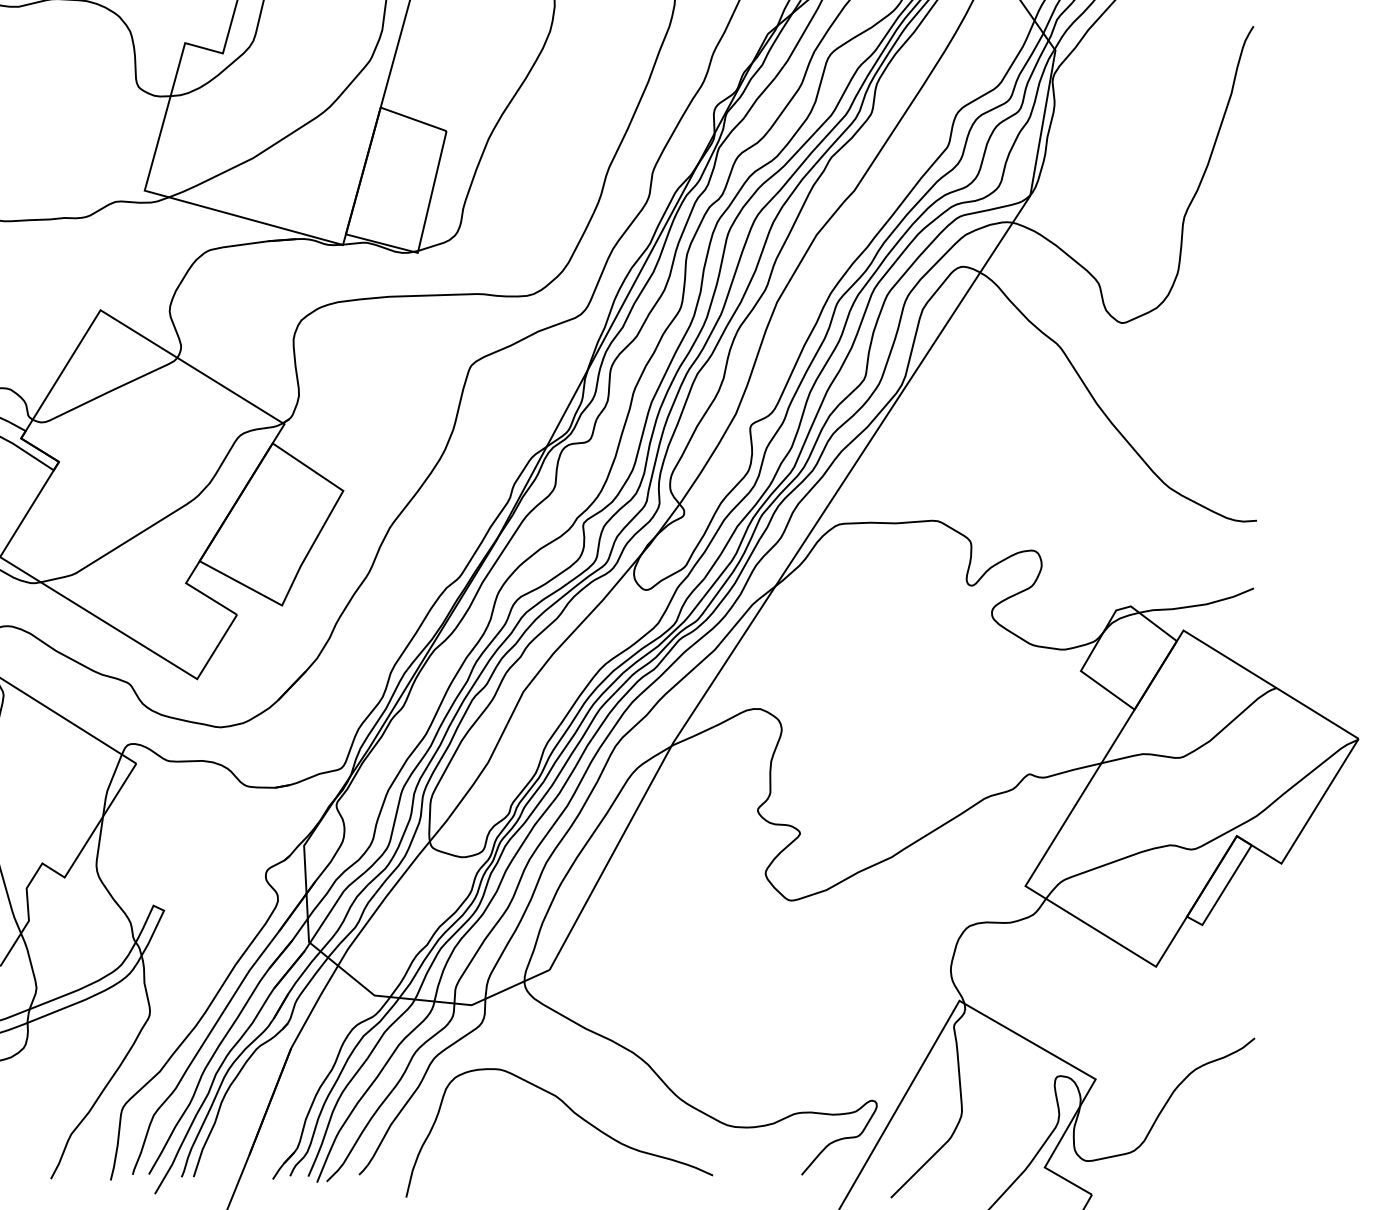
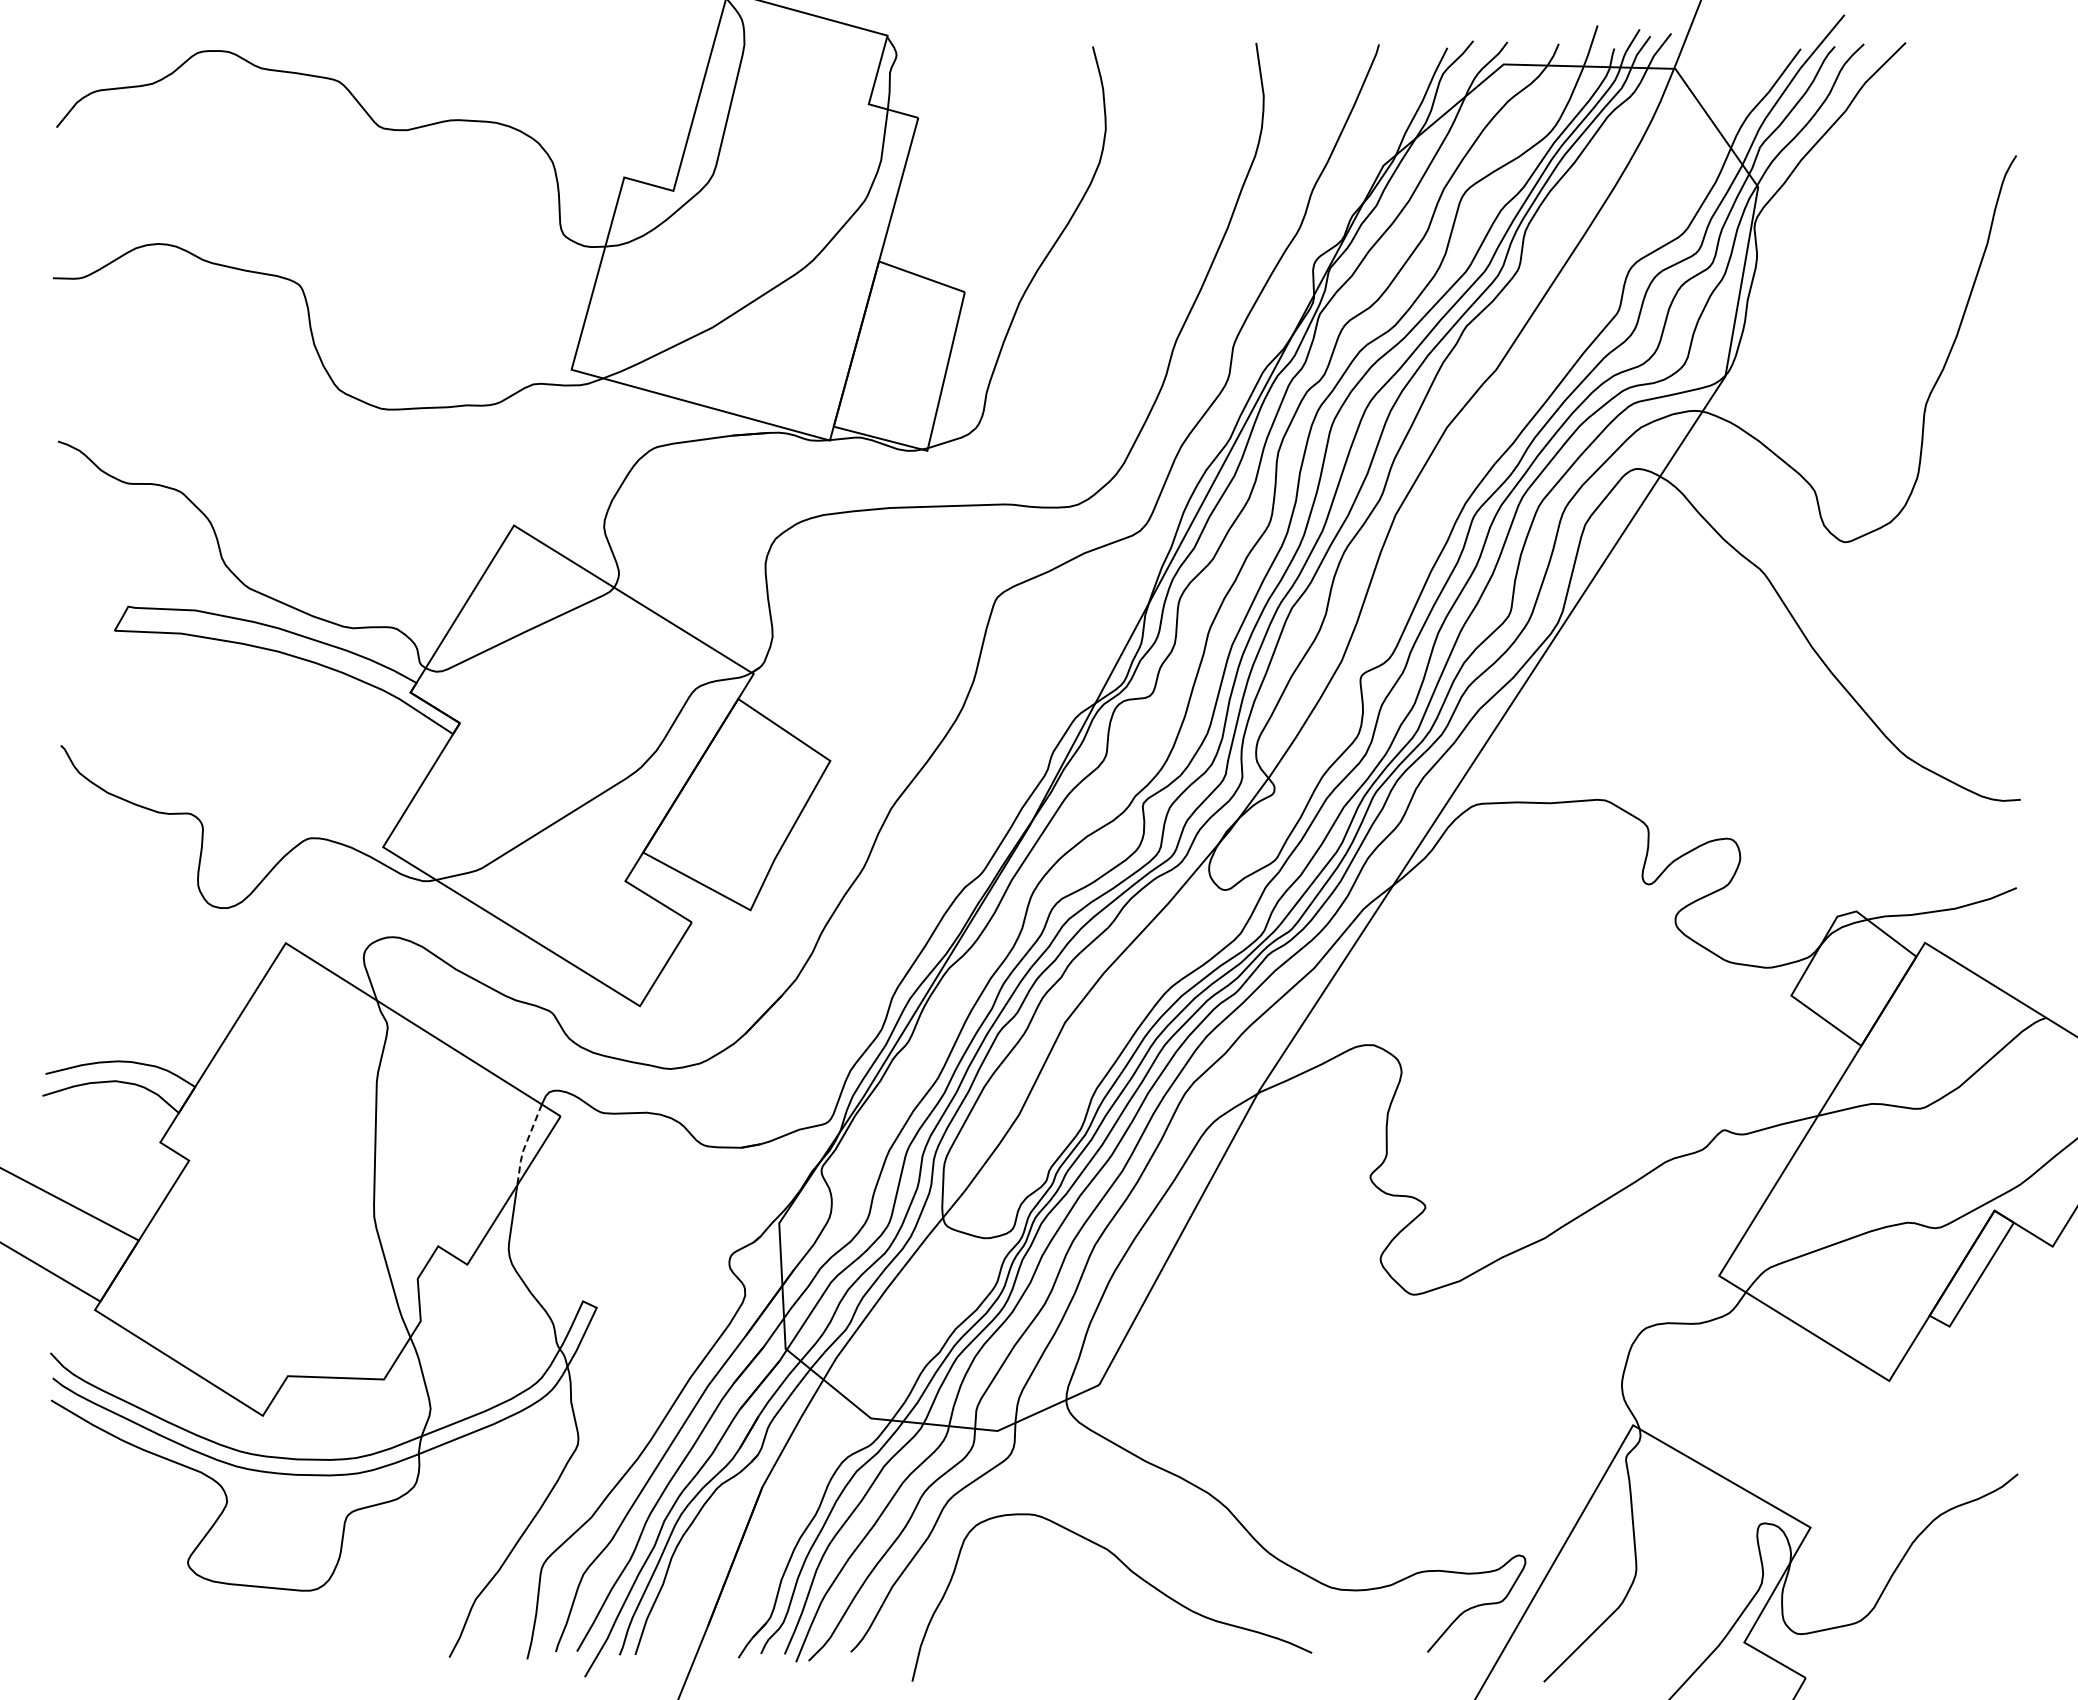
line: (109, 786) -> (525, 1145), solid -> dashed

